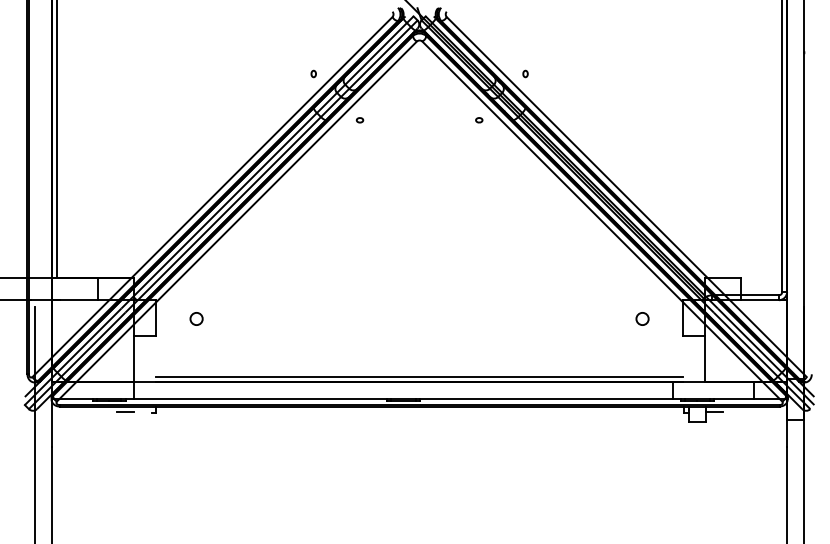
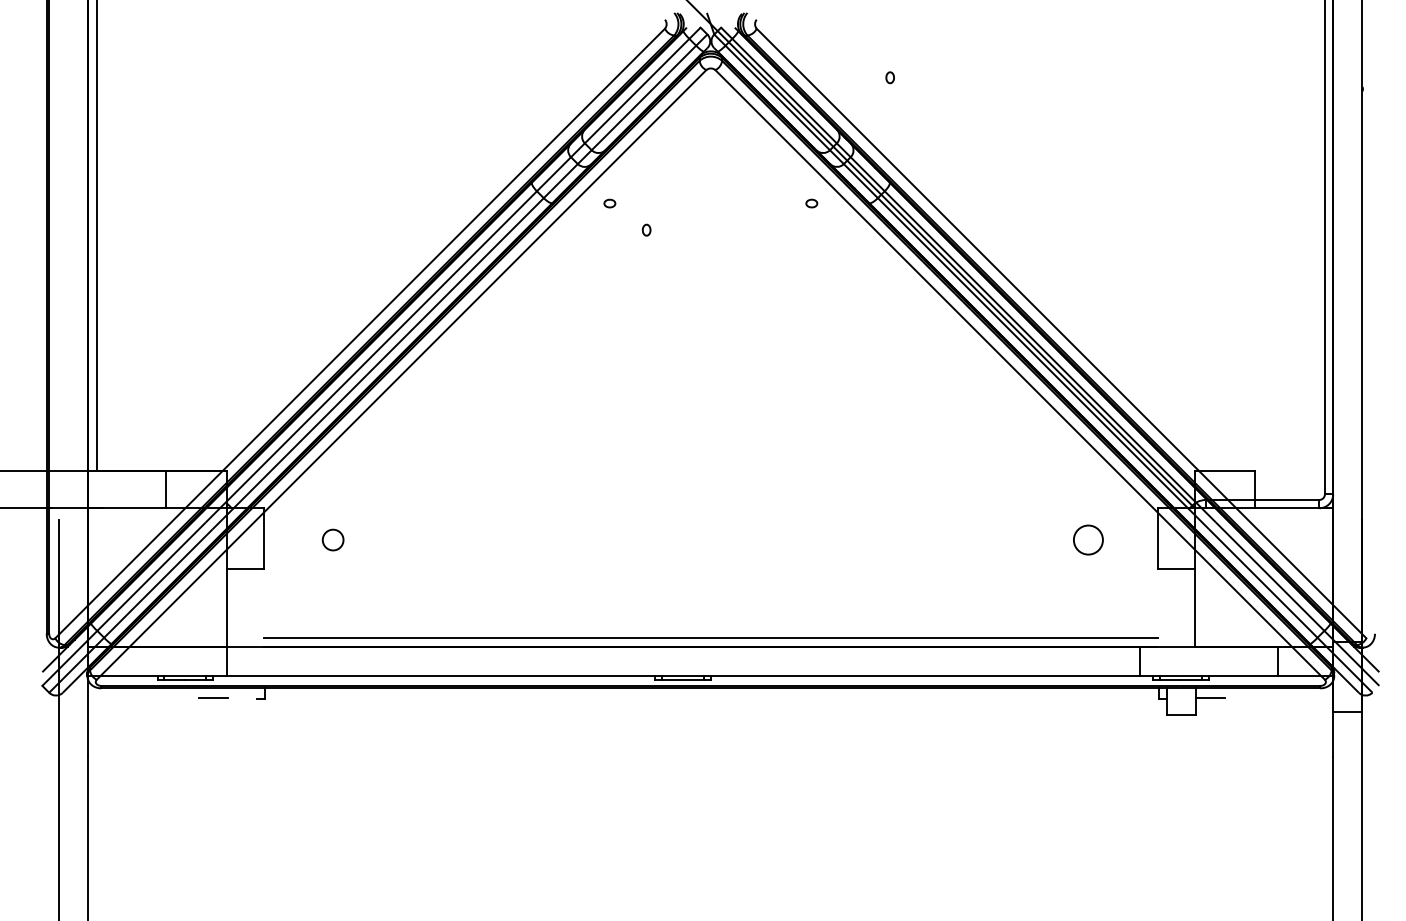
part: (313, 73) -> (646, 229), moved
part: (525, 73) -> (890, 76), moved
circle: (642, 318) -> (1088, 539), size x1.4

